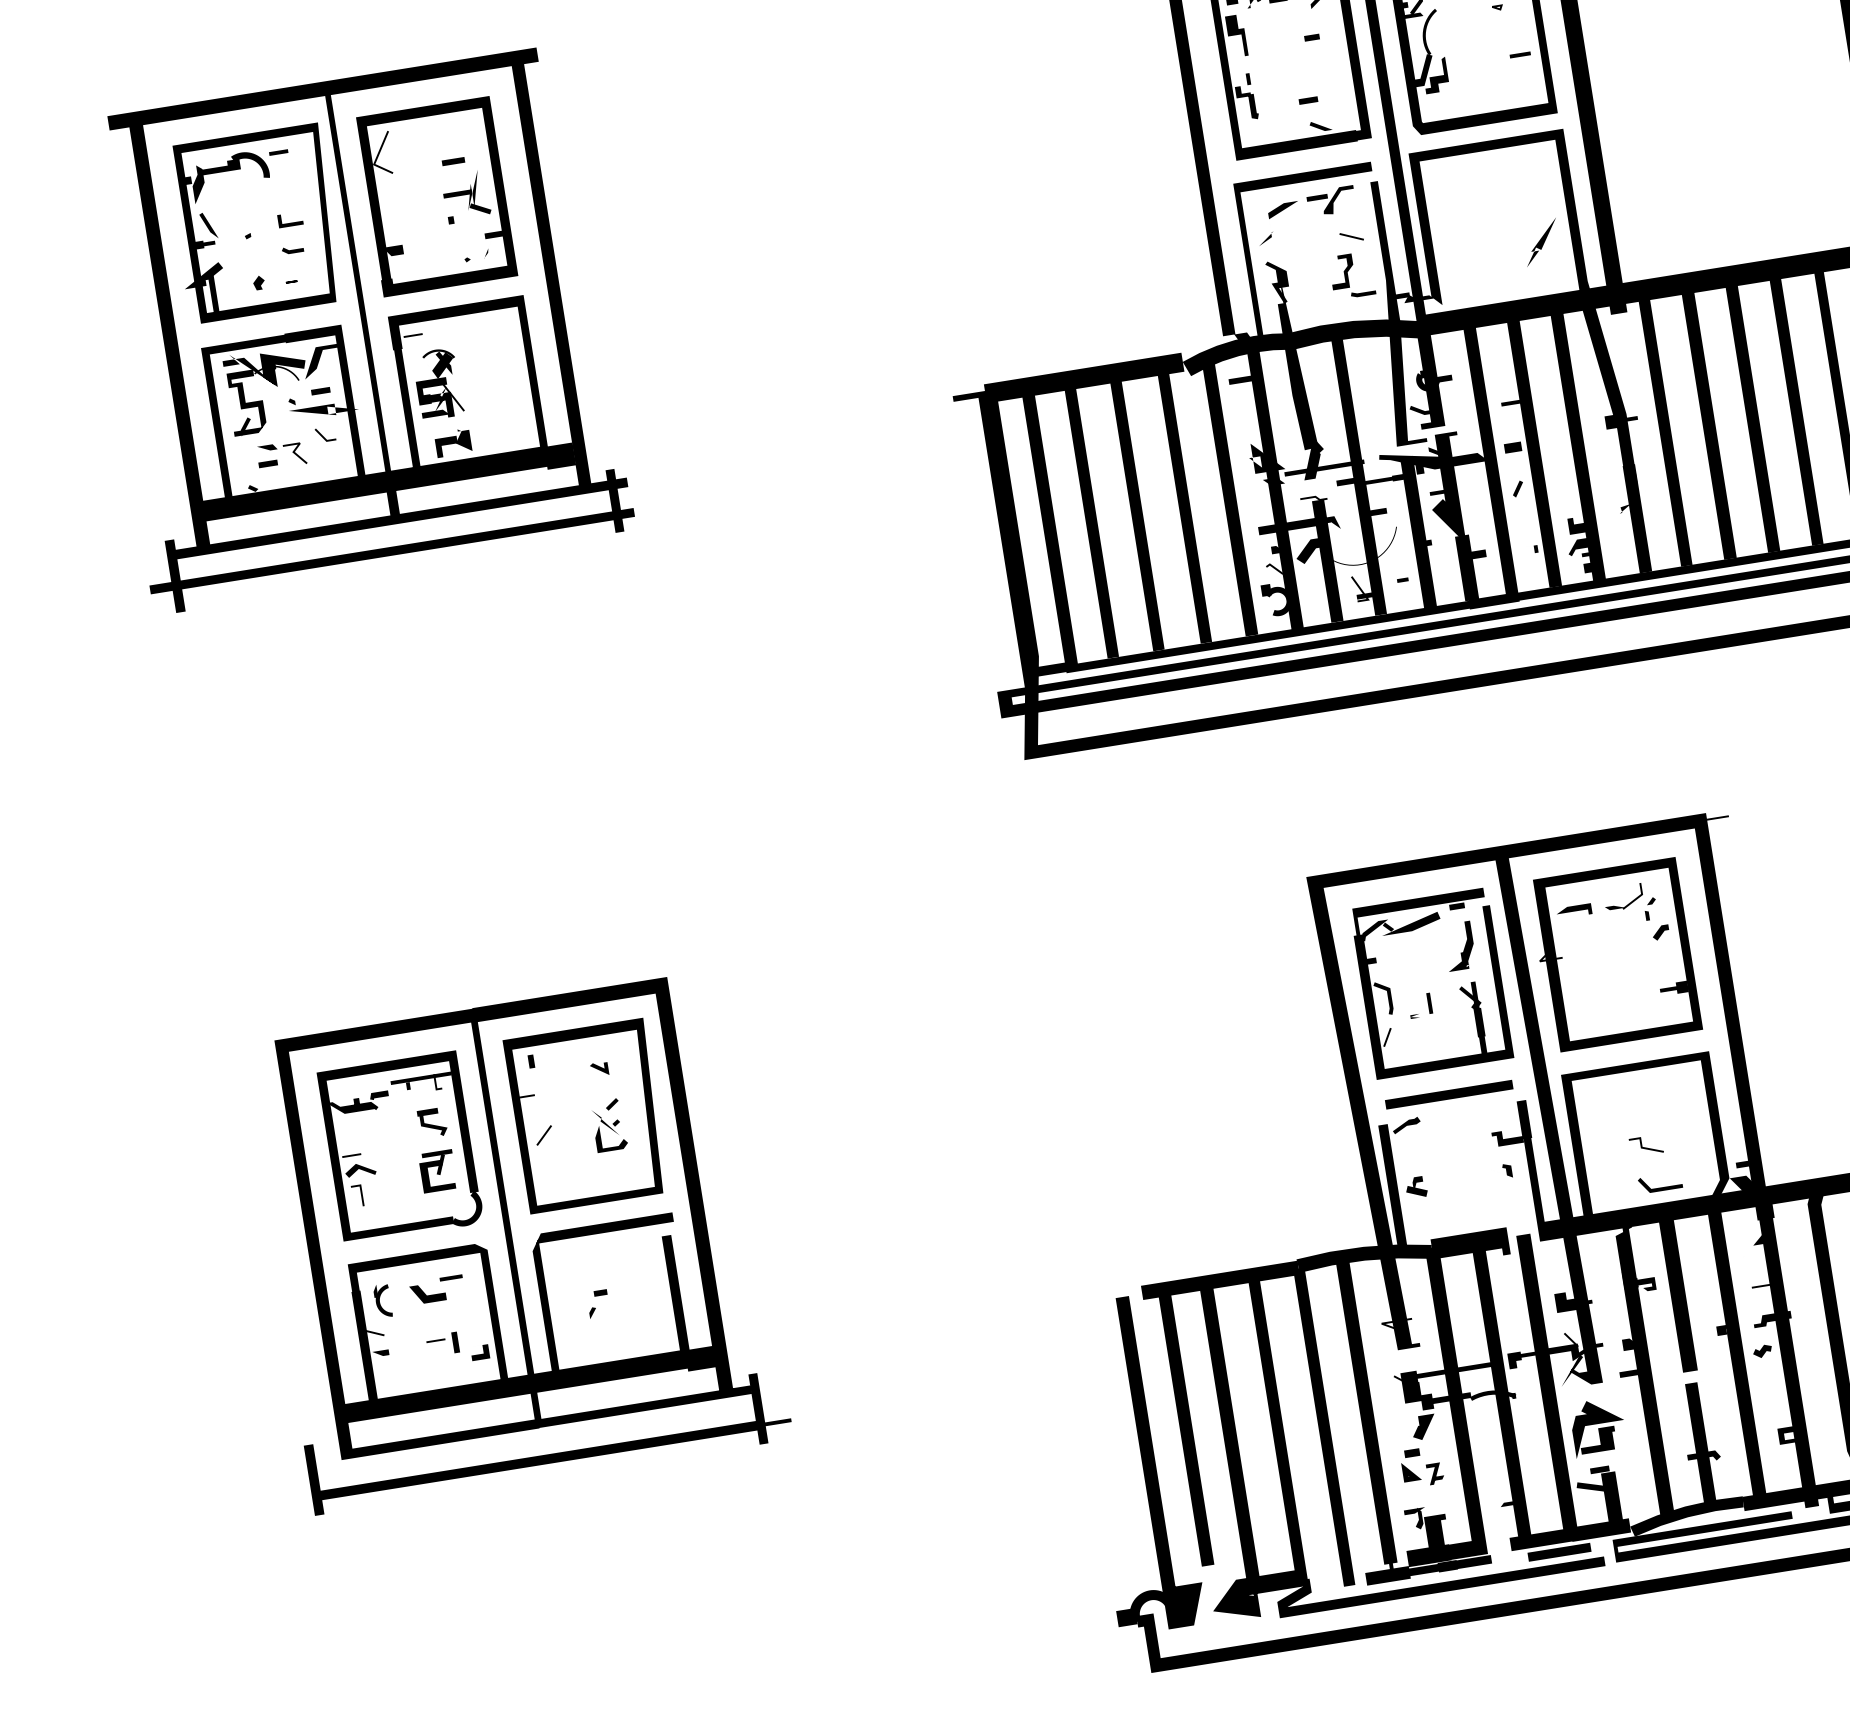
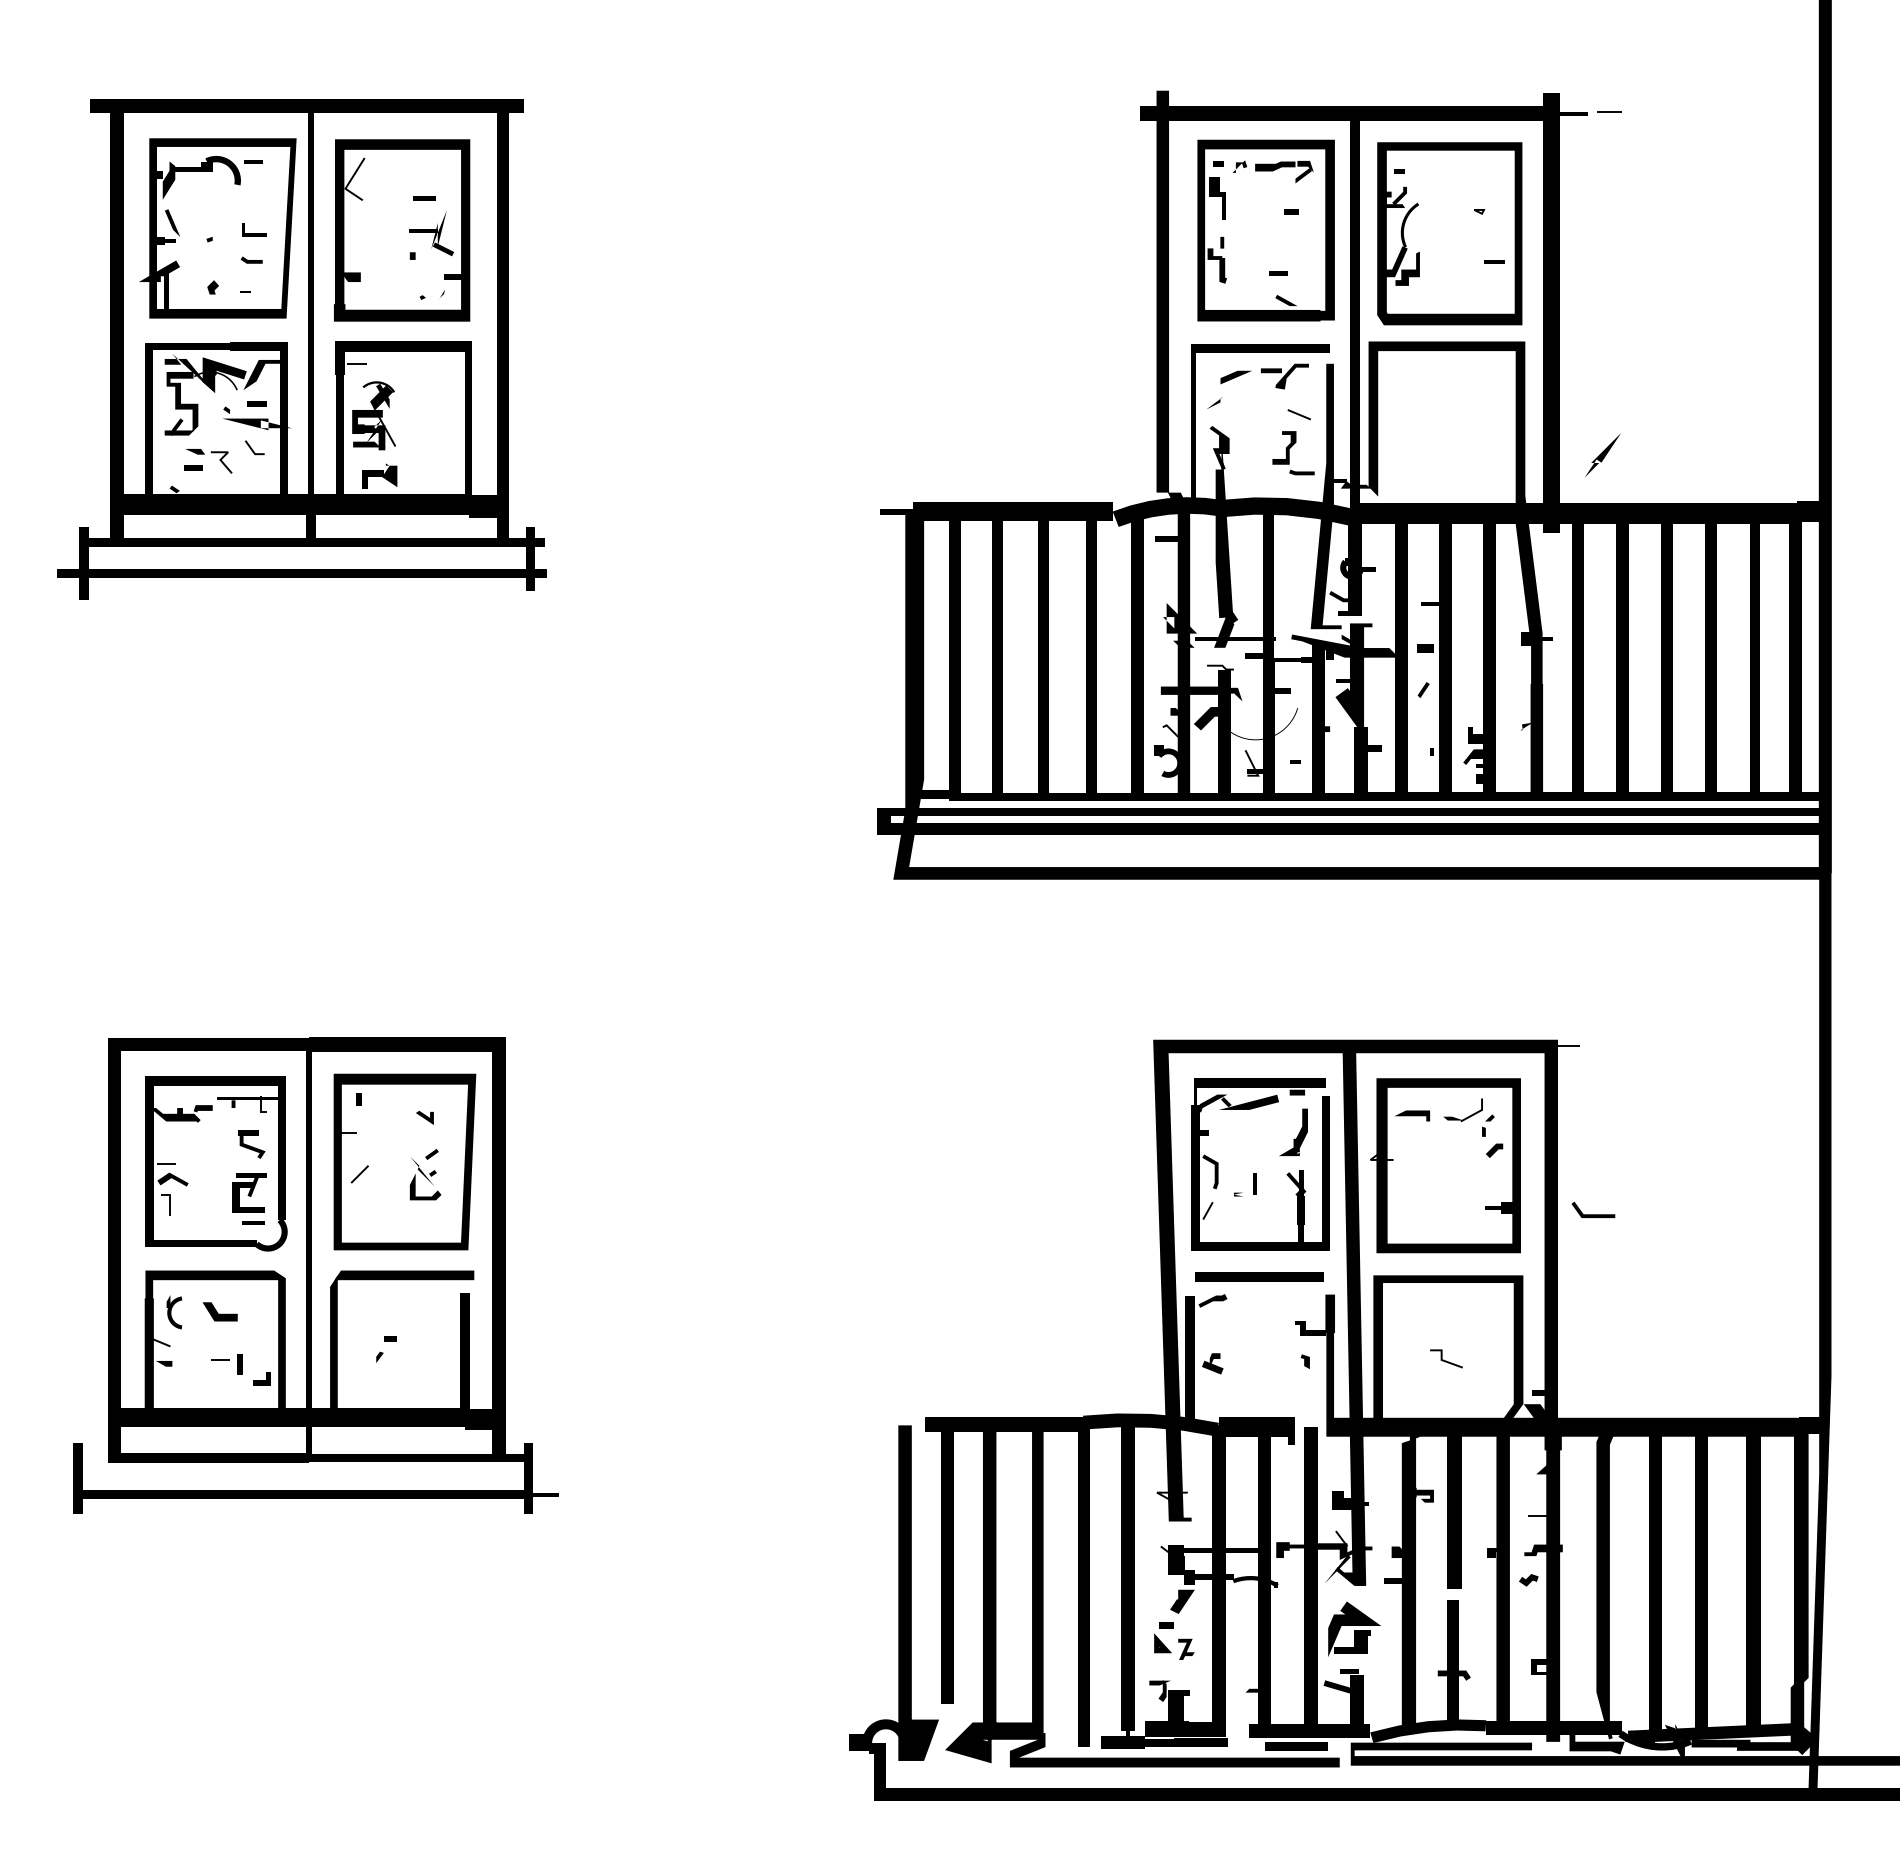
line: (1541, 241) -> (1602, 454), moved
line: (1661, 1187) -> (1593, 1214), moved
line: (451, 1277) -> (253, 1222), moved

